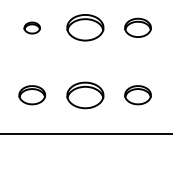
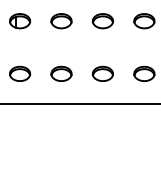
part: (32, 28) -> (61, 21), size x1.67
part: (84, 28) -> (102, 21), size x0.71
part: (84, 94) -> (102, 73), size x0.71

